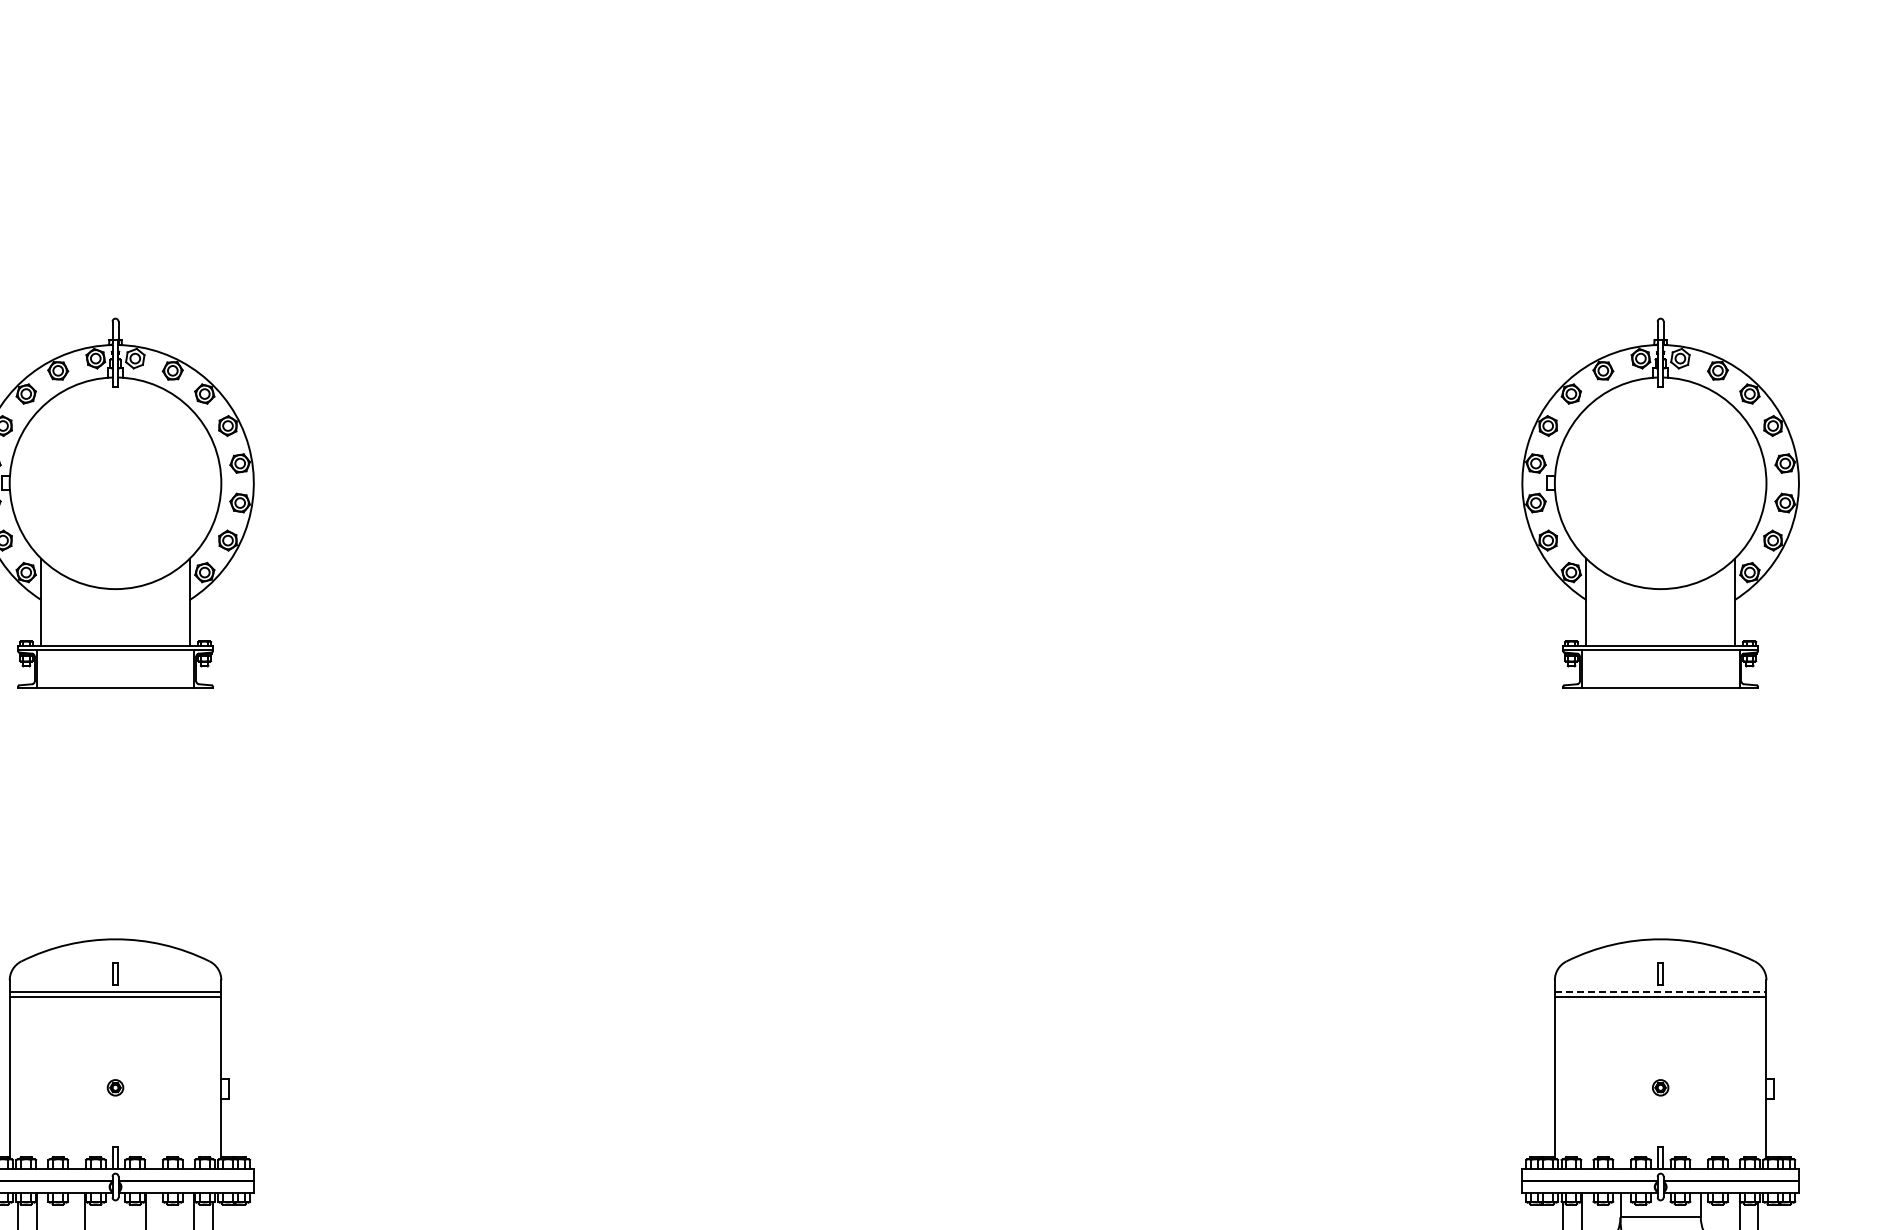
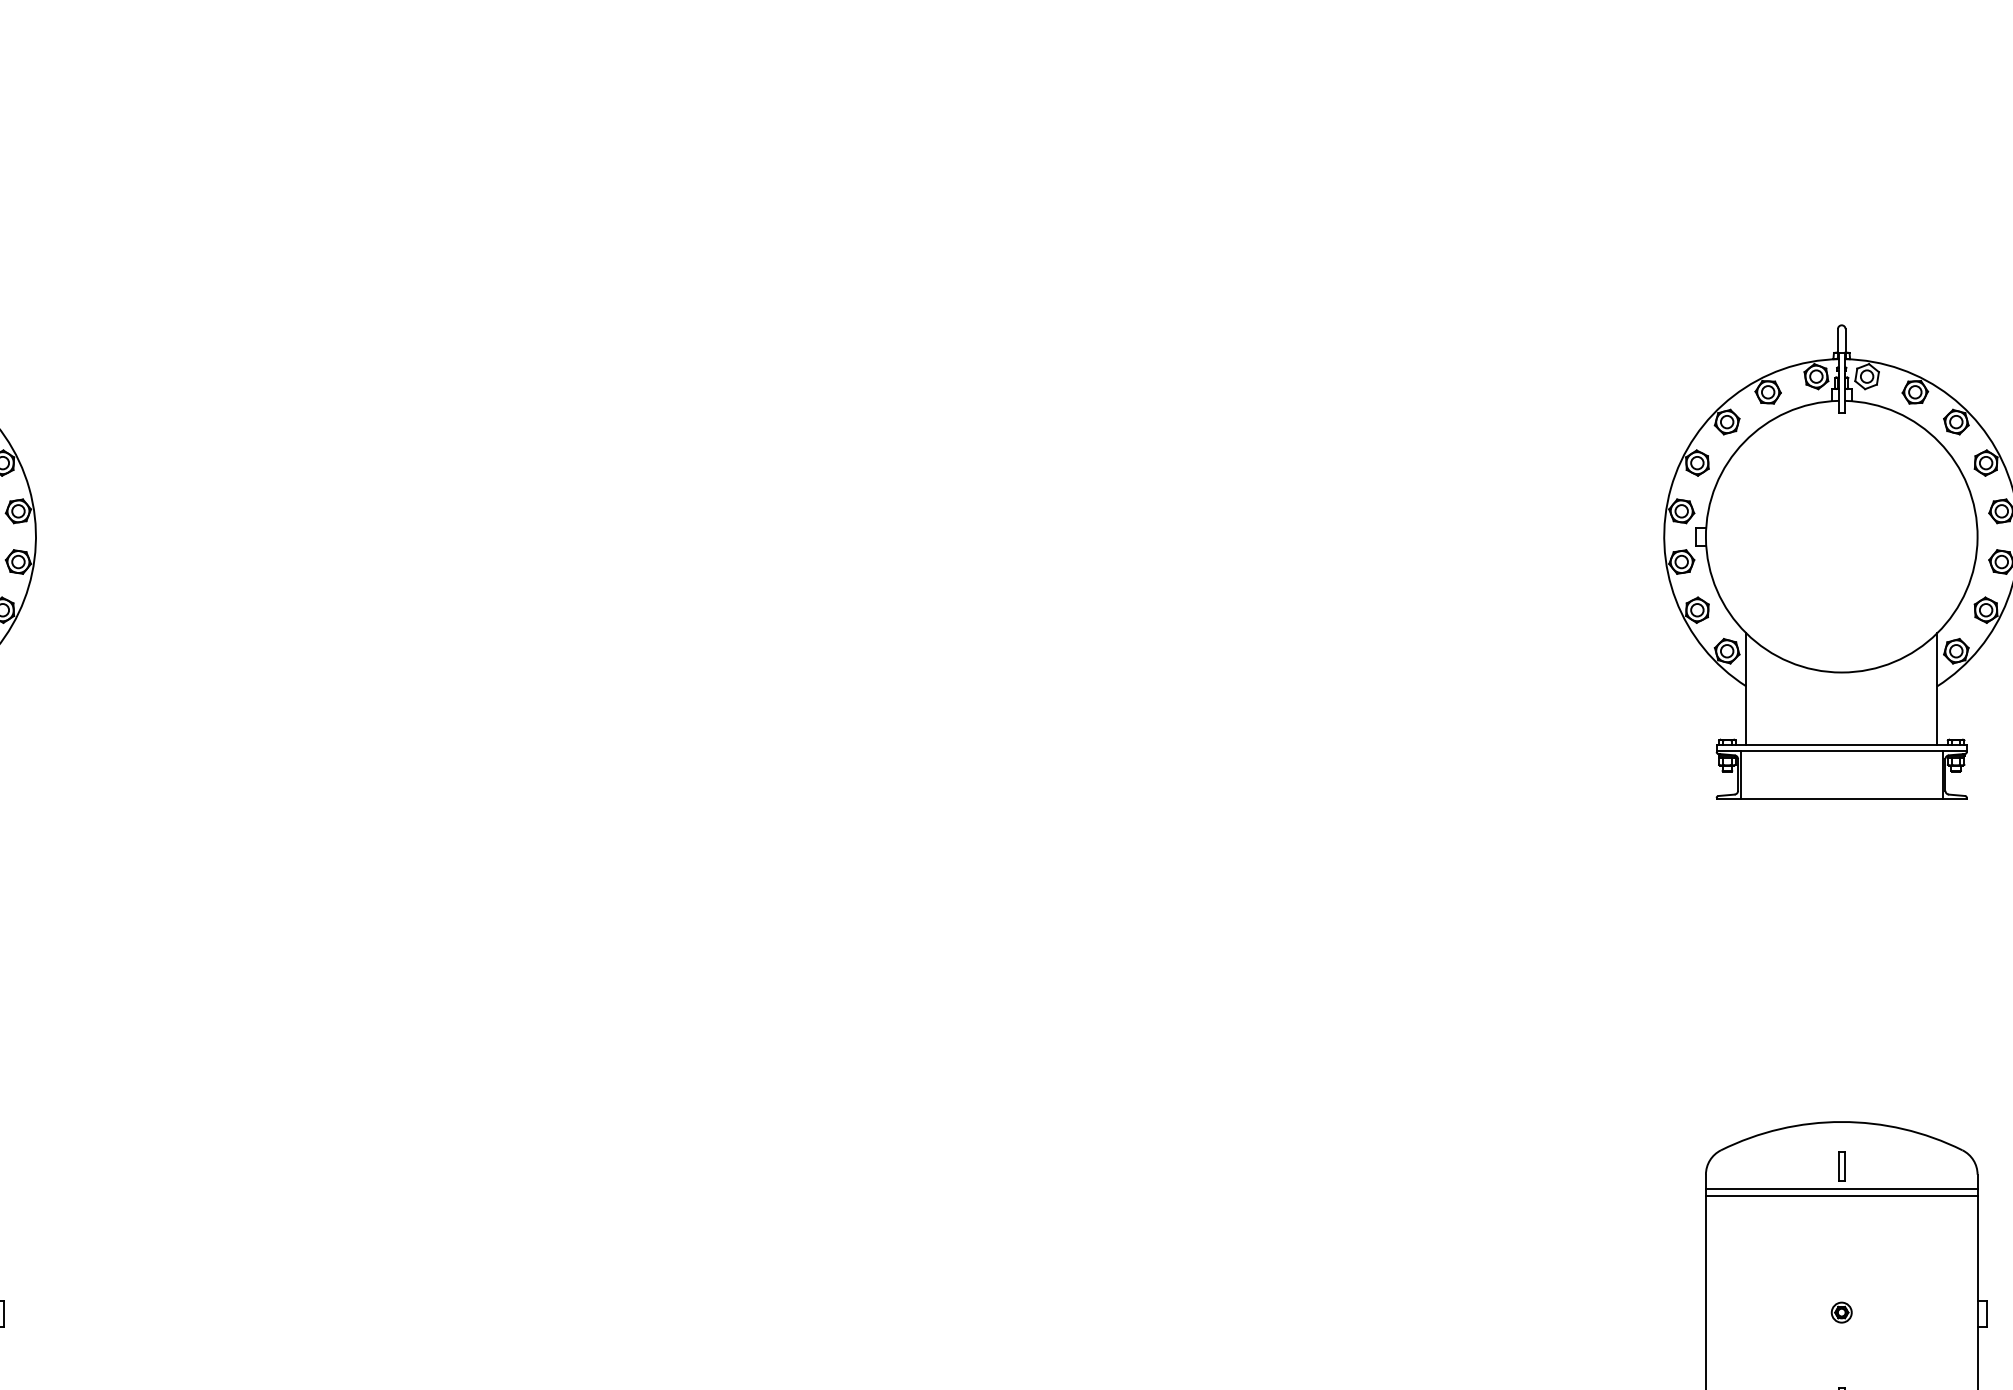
line: (1660, 991) -> (1841, 1188), dashed -> solid

